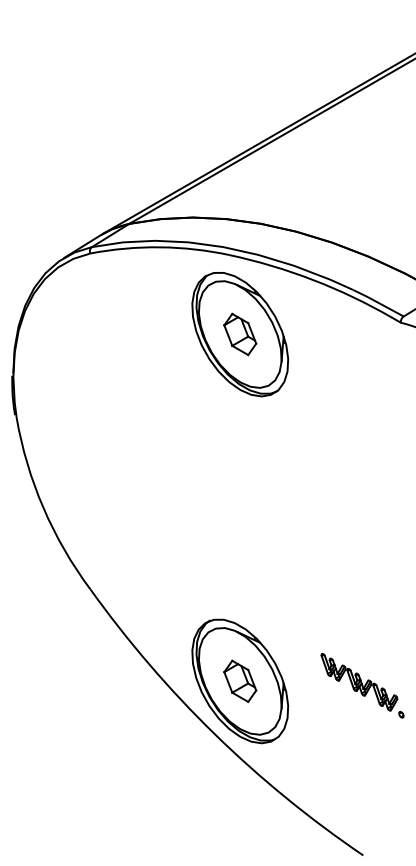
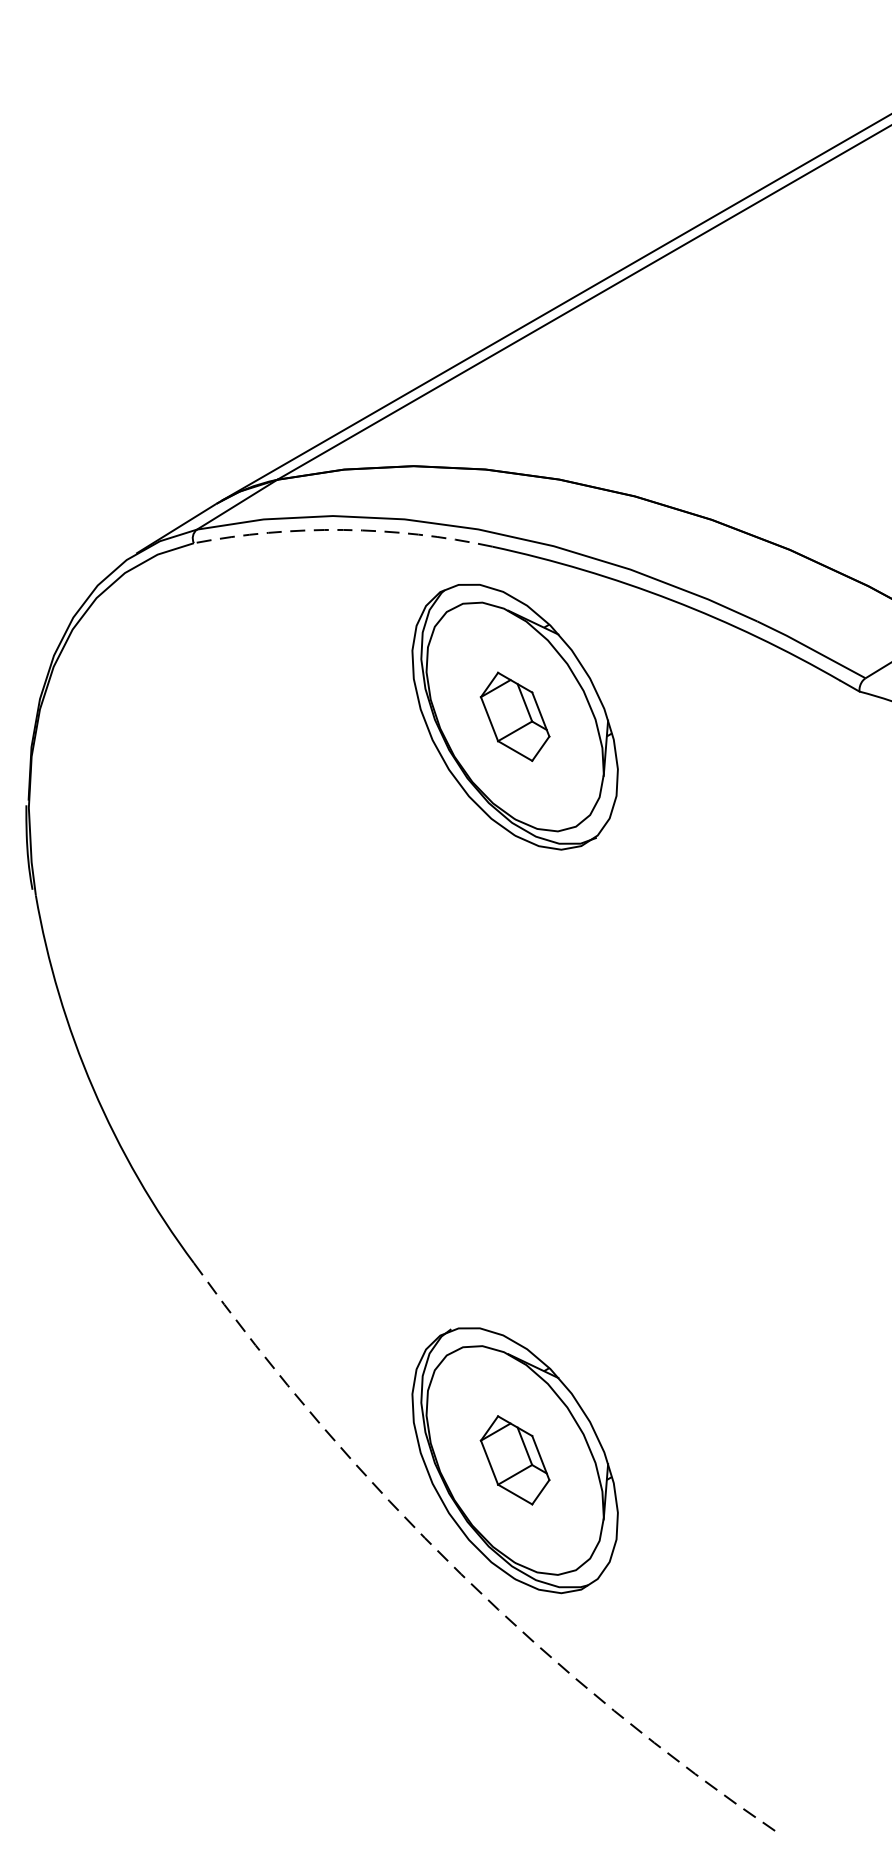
arc: (160, 247) -> (344, 530), solid -> dashed
part: (362, 685) -> (777, 1469), removed
arc: (215, 734) -> (462, 1574), solid -> dashed

